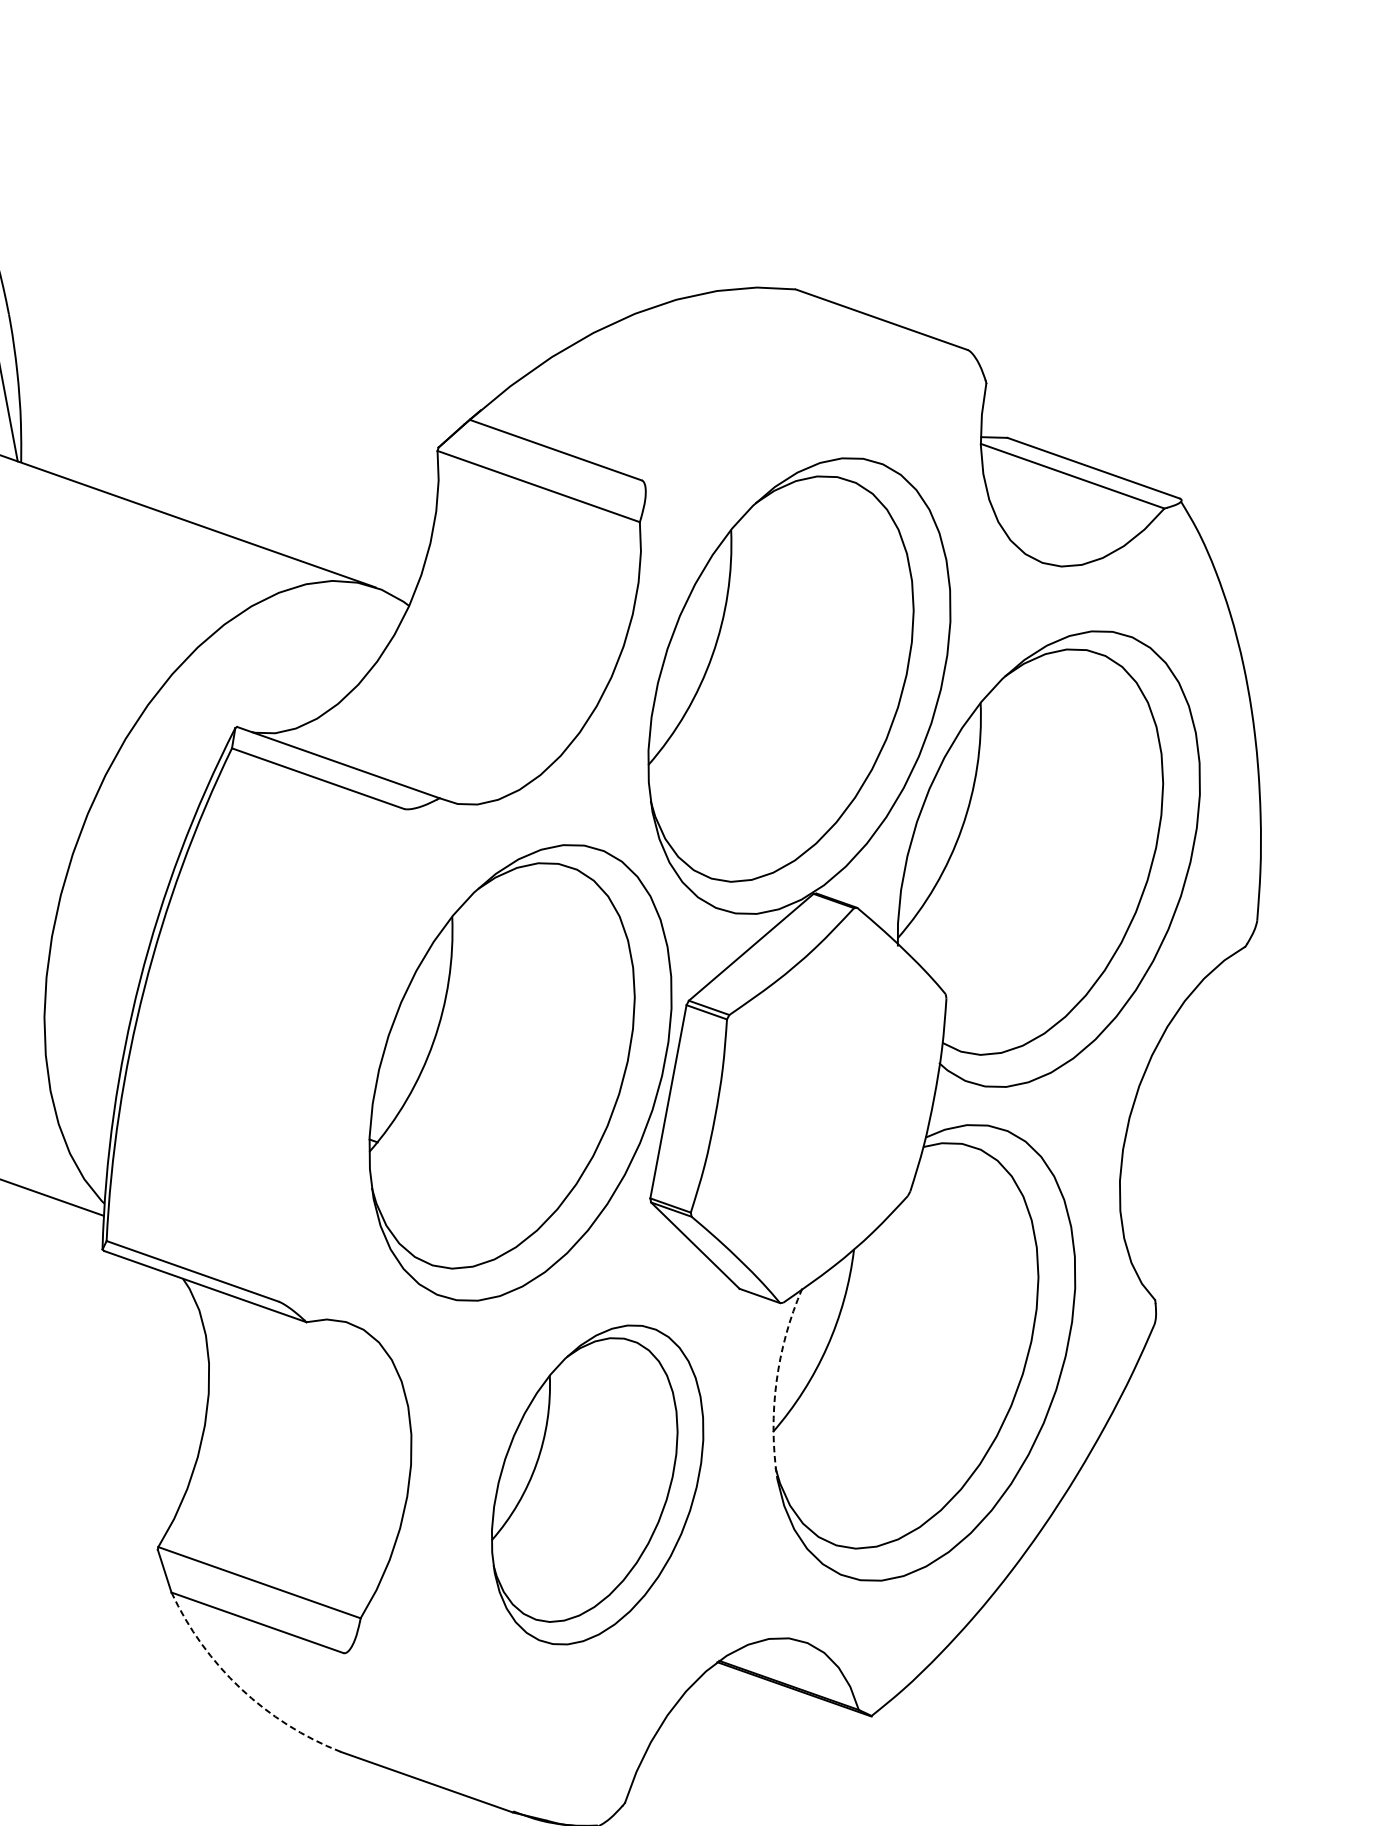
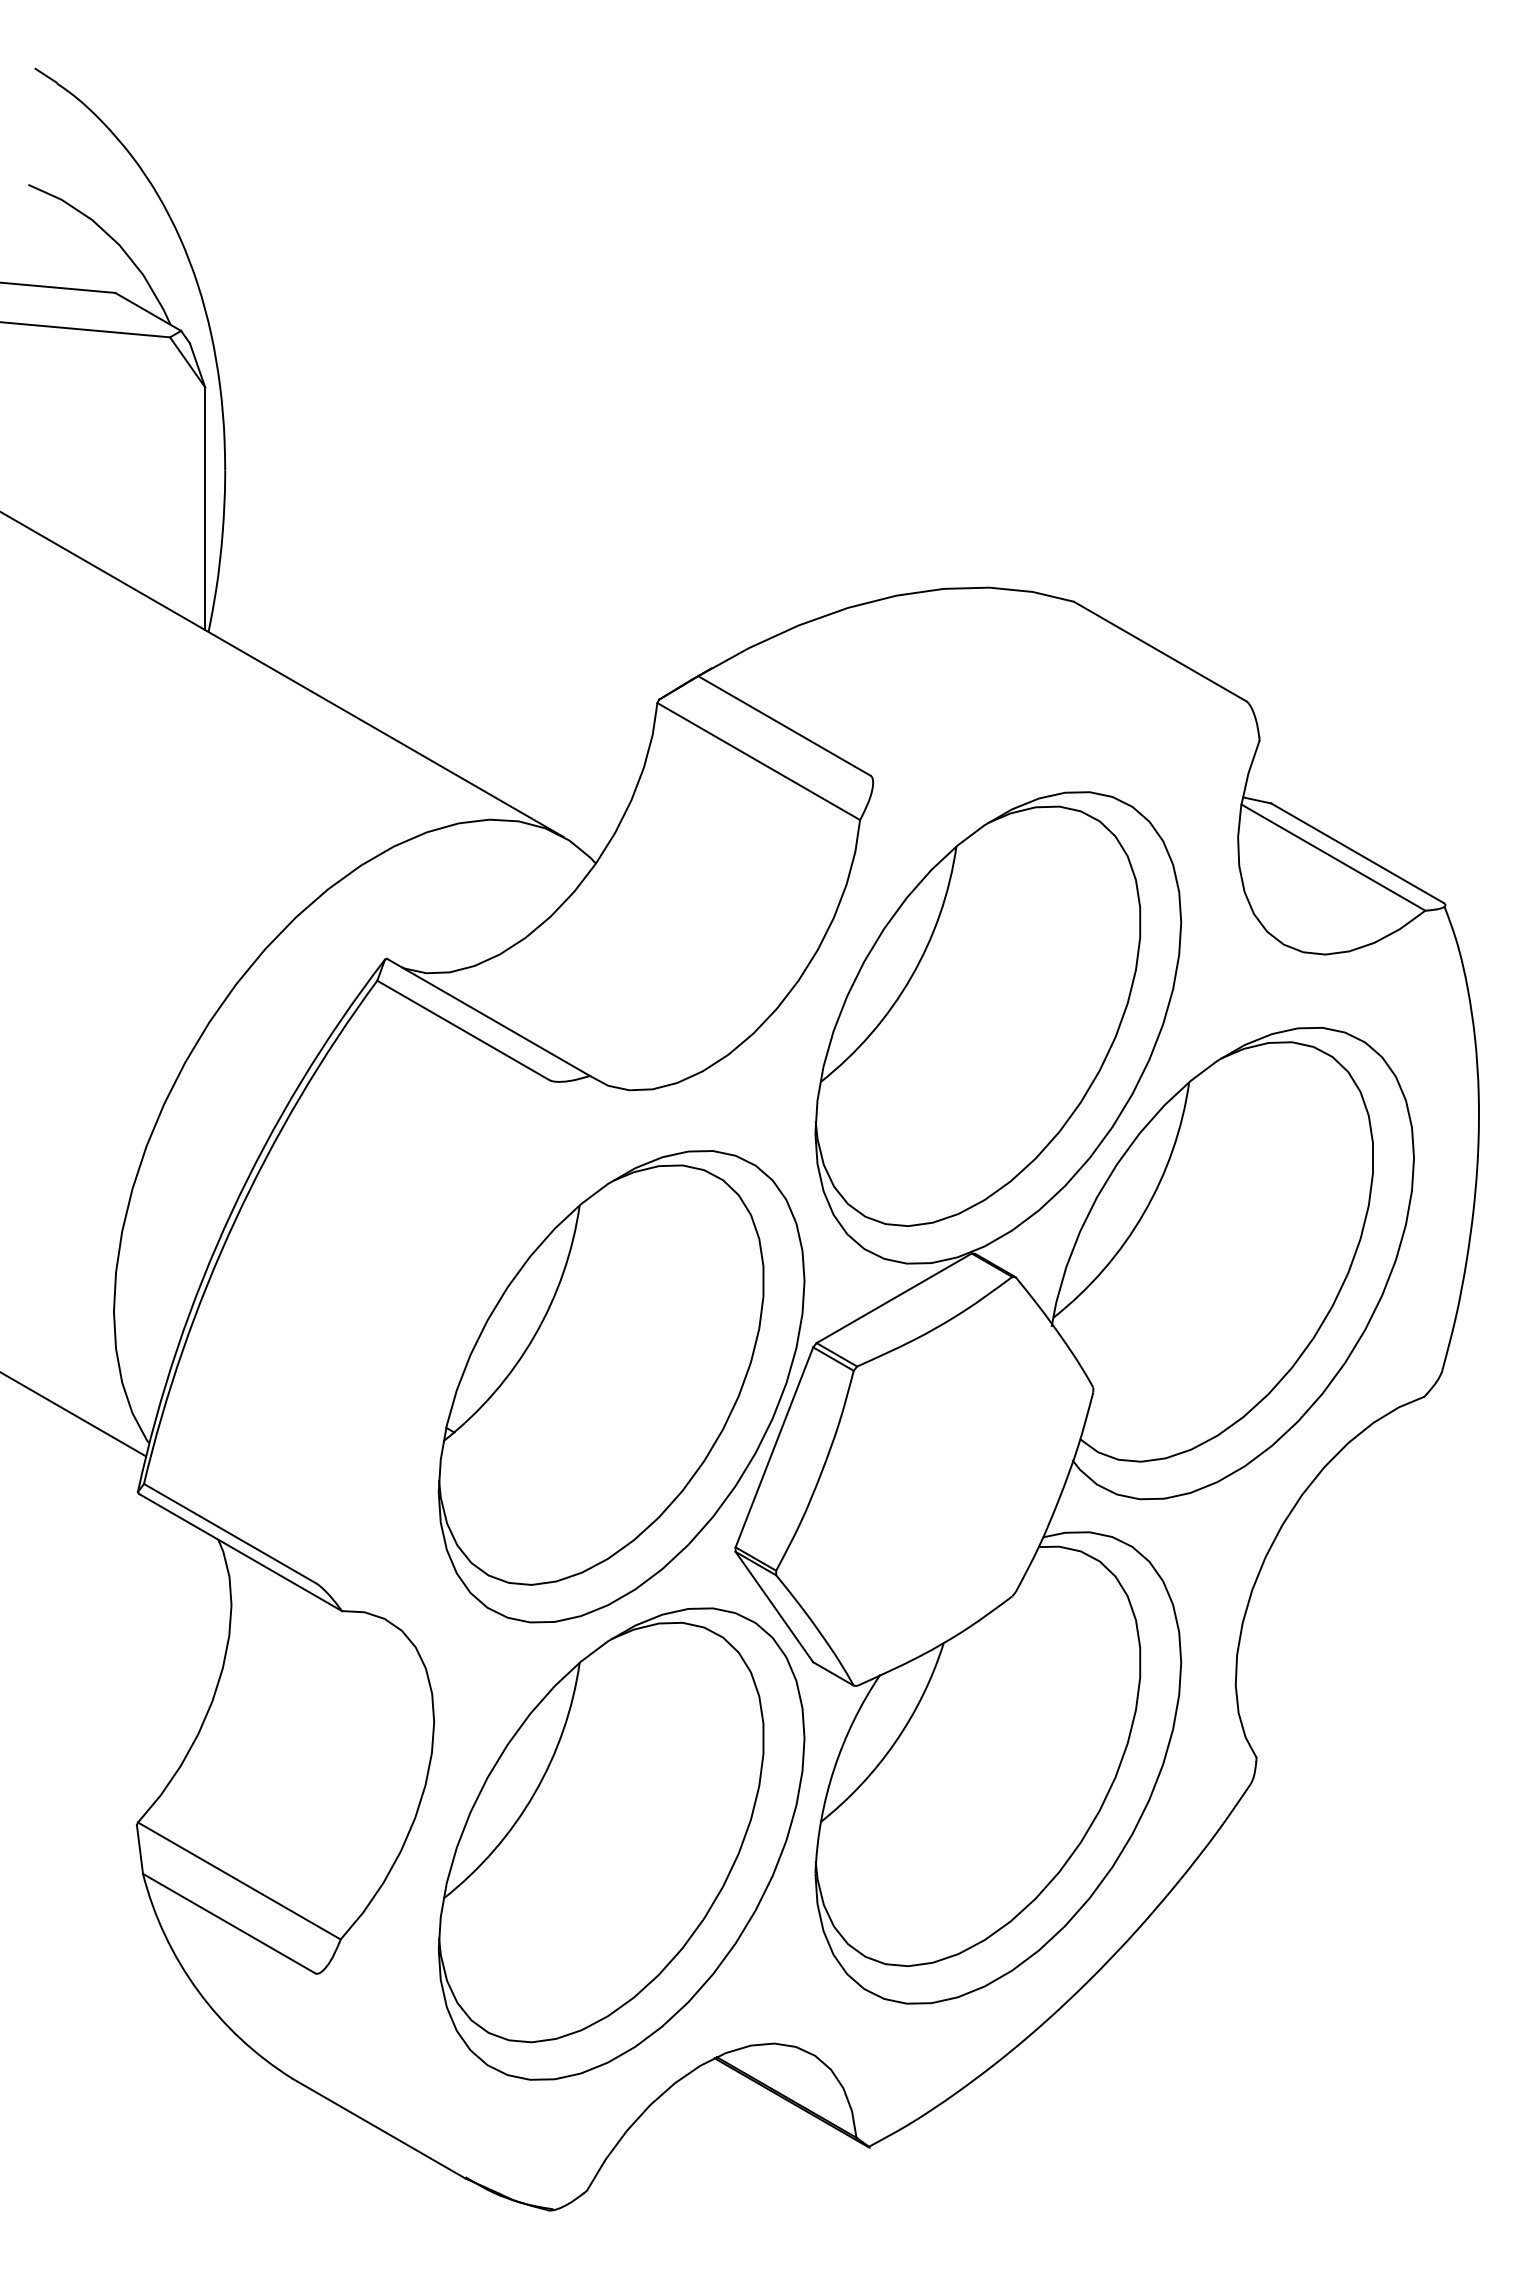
arc: (776, 1381) -> (834, 1769), dashed -> solid
part: (597, 1484) -> (621, 1843), size x1.43
arc: (241, 1688) -> (198, 1990), dashed -> solid

